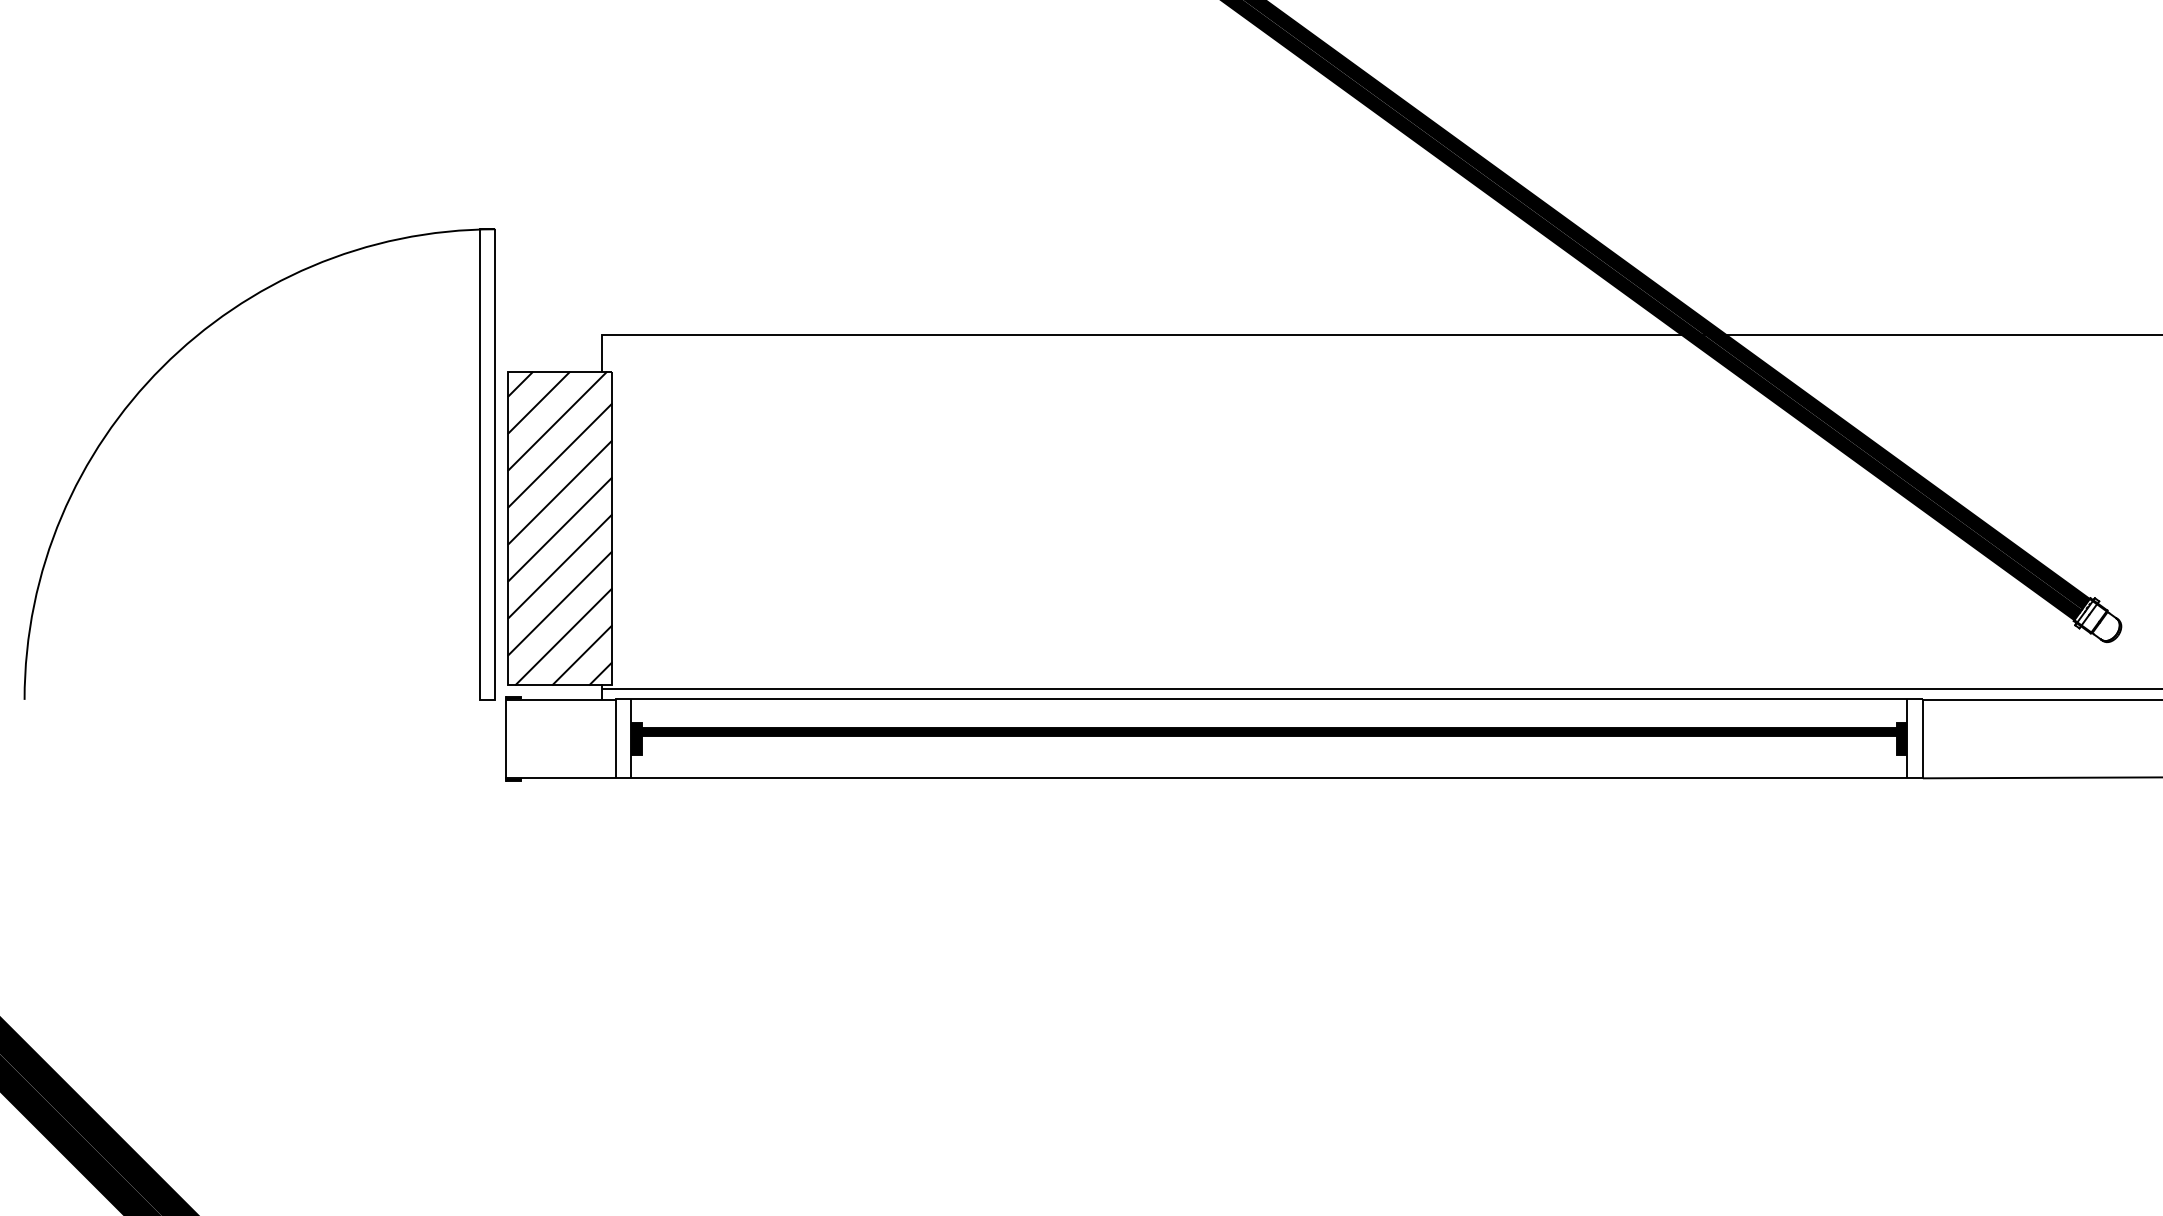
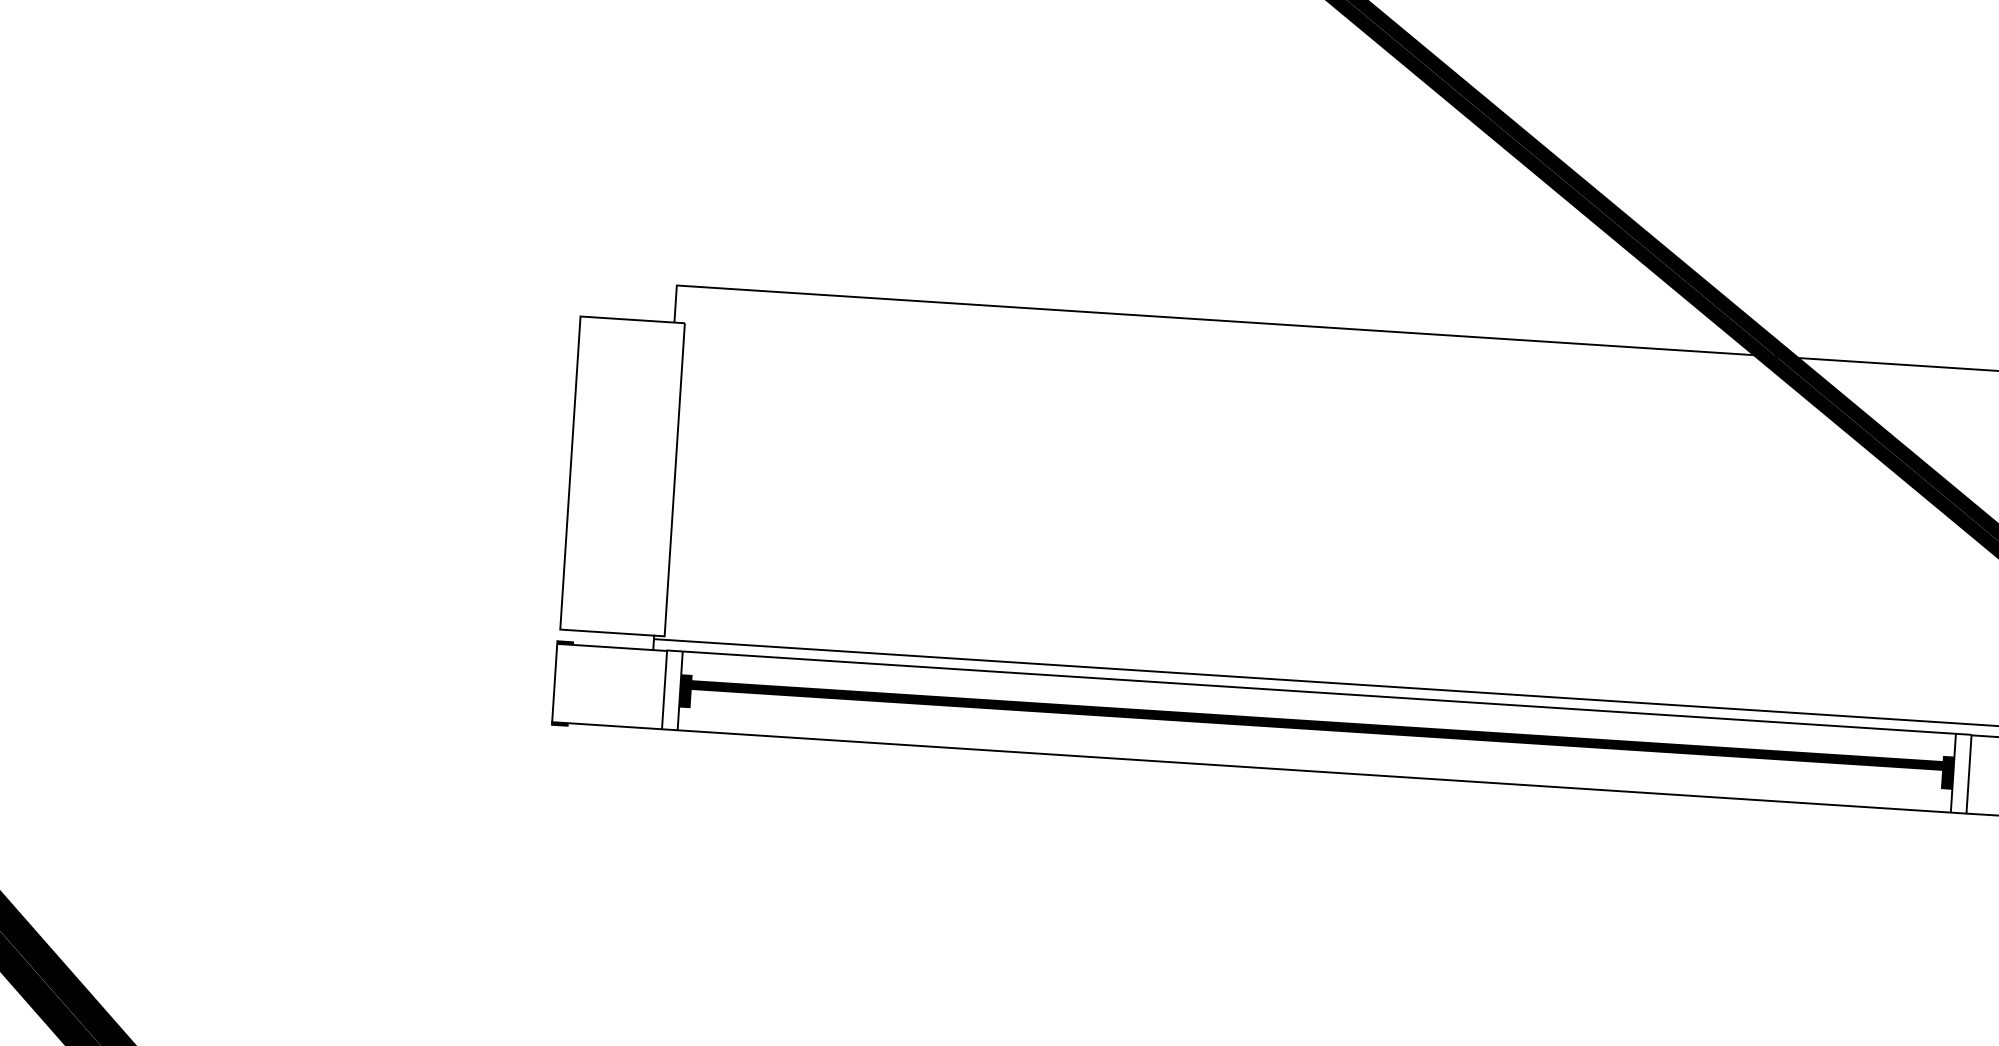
part: (163, 367) -> (237, 290), removed
hatch: (559, 528) -> (622, 476), removed

